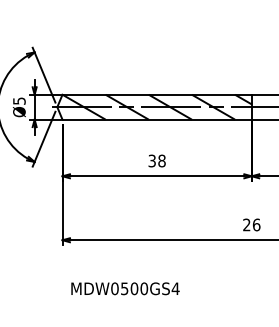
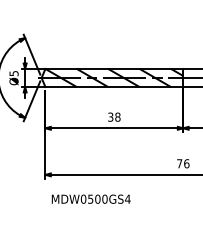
text: (246, 224) -> (179, 163), 26 -> 76
text: (124, 287) -> (90, 198), moved

